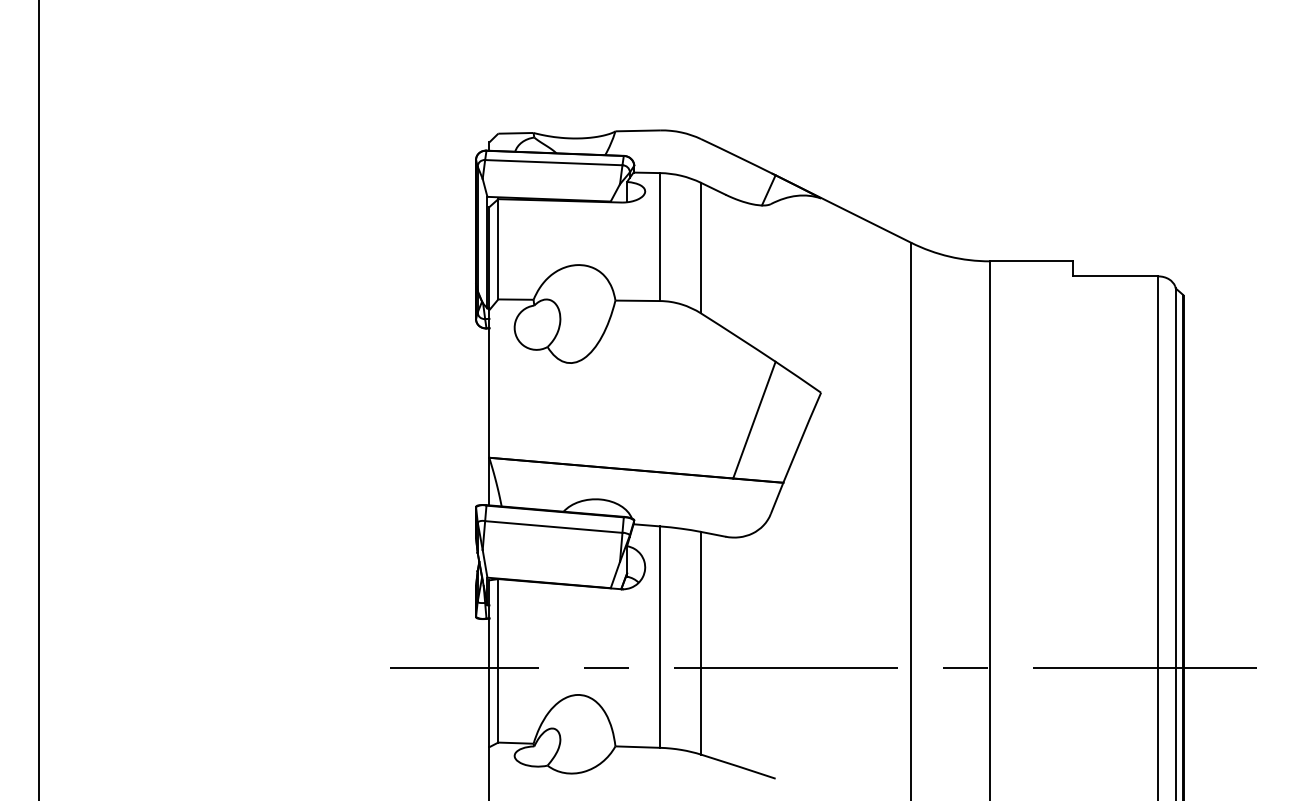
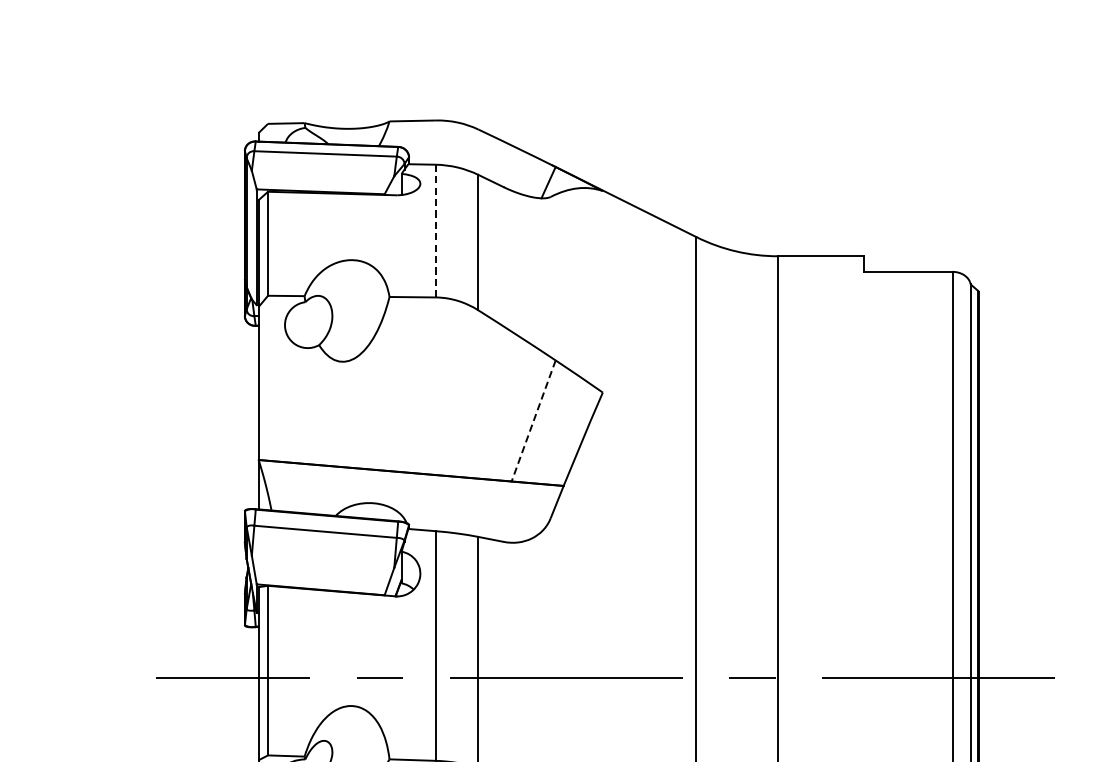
line: (660, 237) -> (436, 231), solid -> dashed
line: (754, 420) -> (533, 421), solid -> dashed

